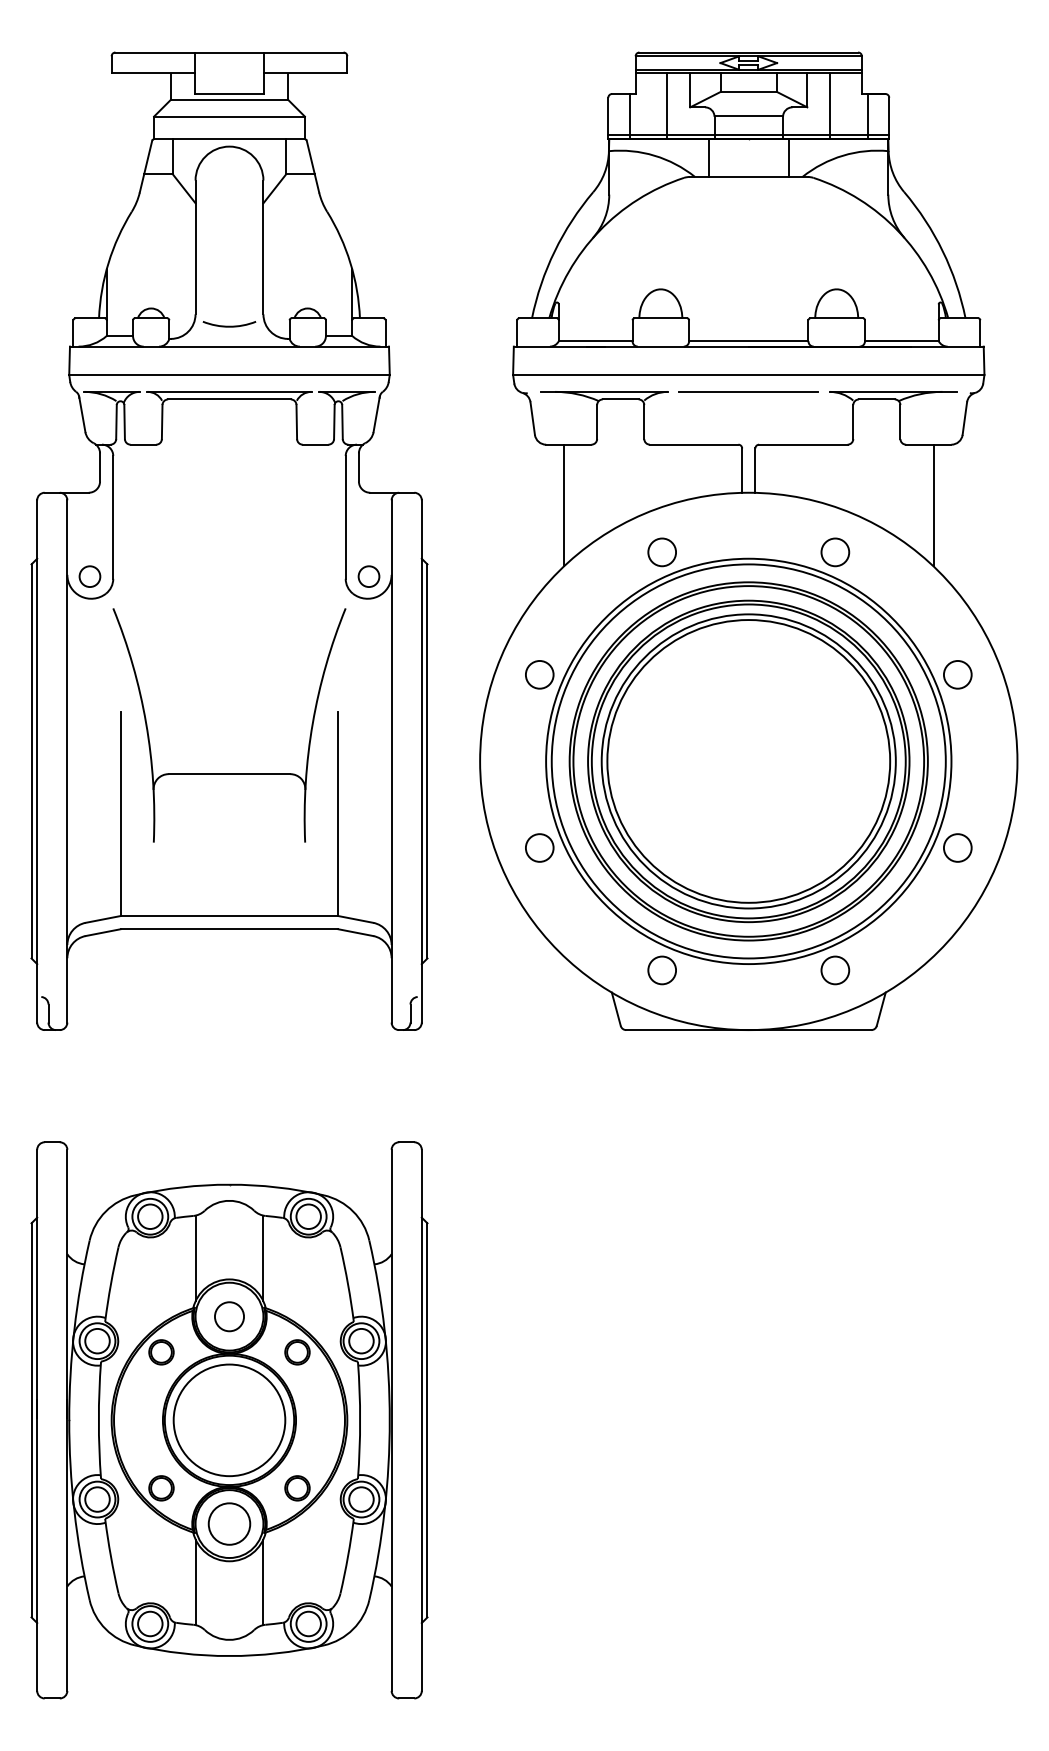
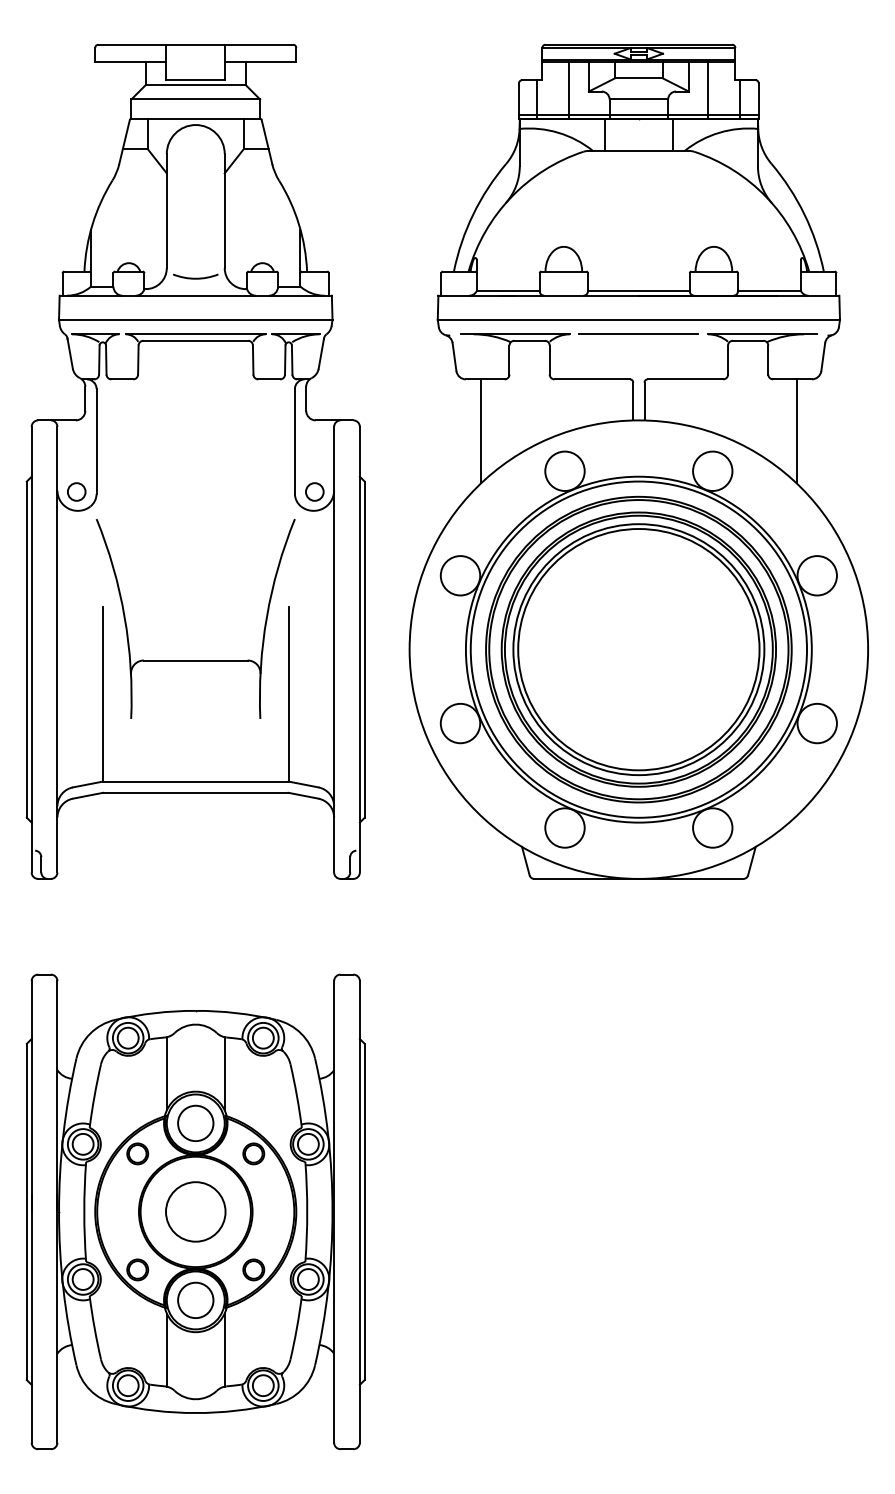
circle: (662, 552) -> (565, 471), size x1.67
circle: (835, 552) -> (712, 471), size x1.67
circle: (539, 674) -> (460, 575), size x1.67
circle: (957, 674) -> (816, 575), size x1.67
circle: (539, 847) -> (460, 723), size x1.67
circle: (957, 847) -> (816, 723), size x1.67
circle: (662, 970) -> (565, 828), size x1.67
circle: (835, 970) -> (712, 828), size x1.67
circle: (229, 1316) -> (195, 1123), size x1.43
circle: (229, 1420) -> (195, 1212), size x0.62

